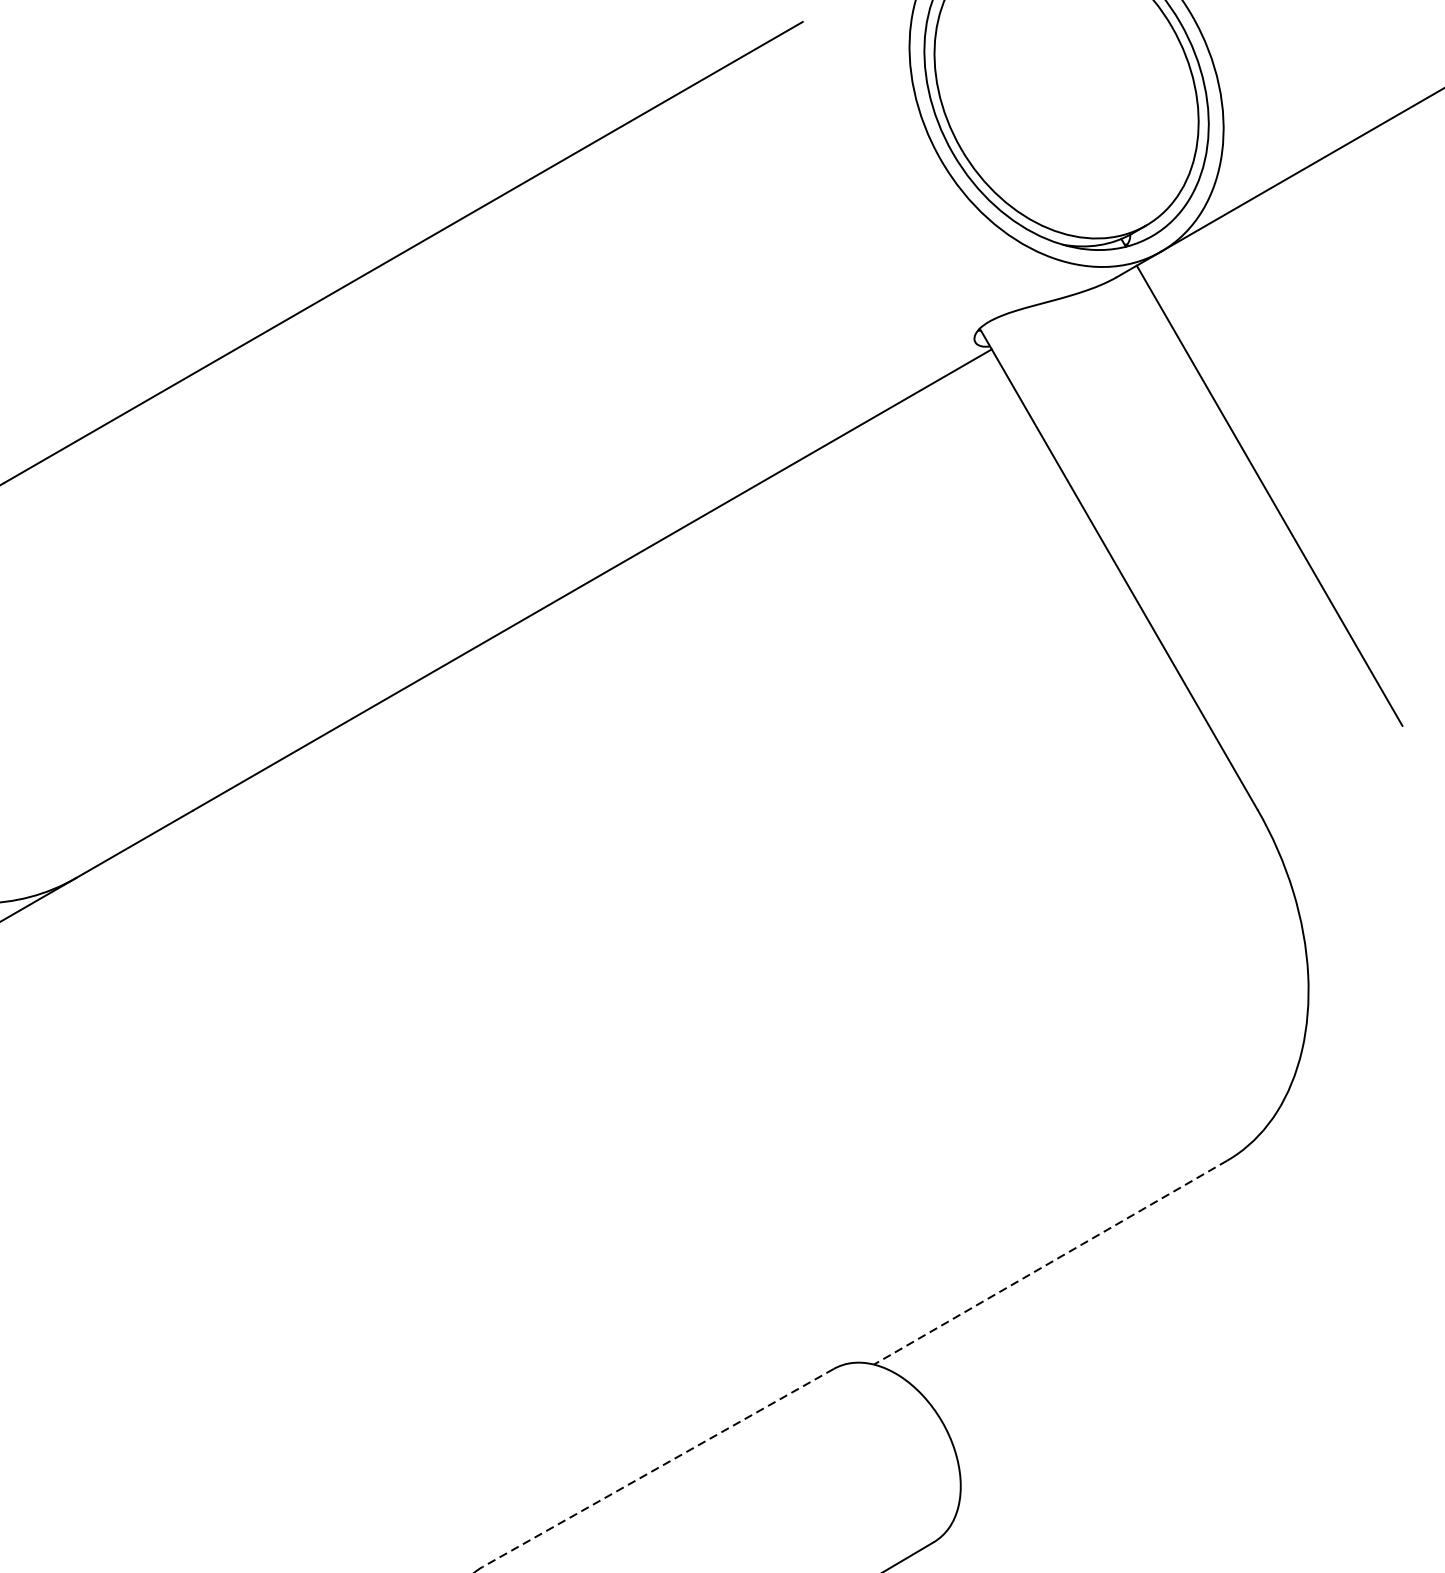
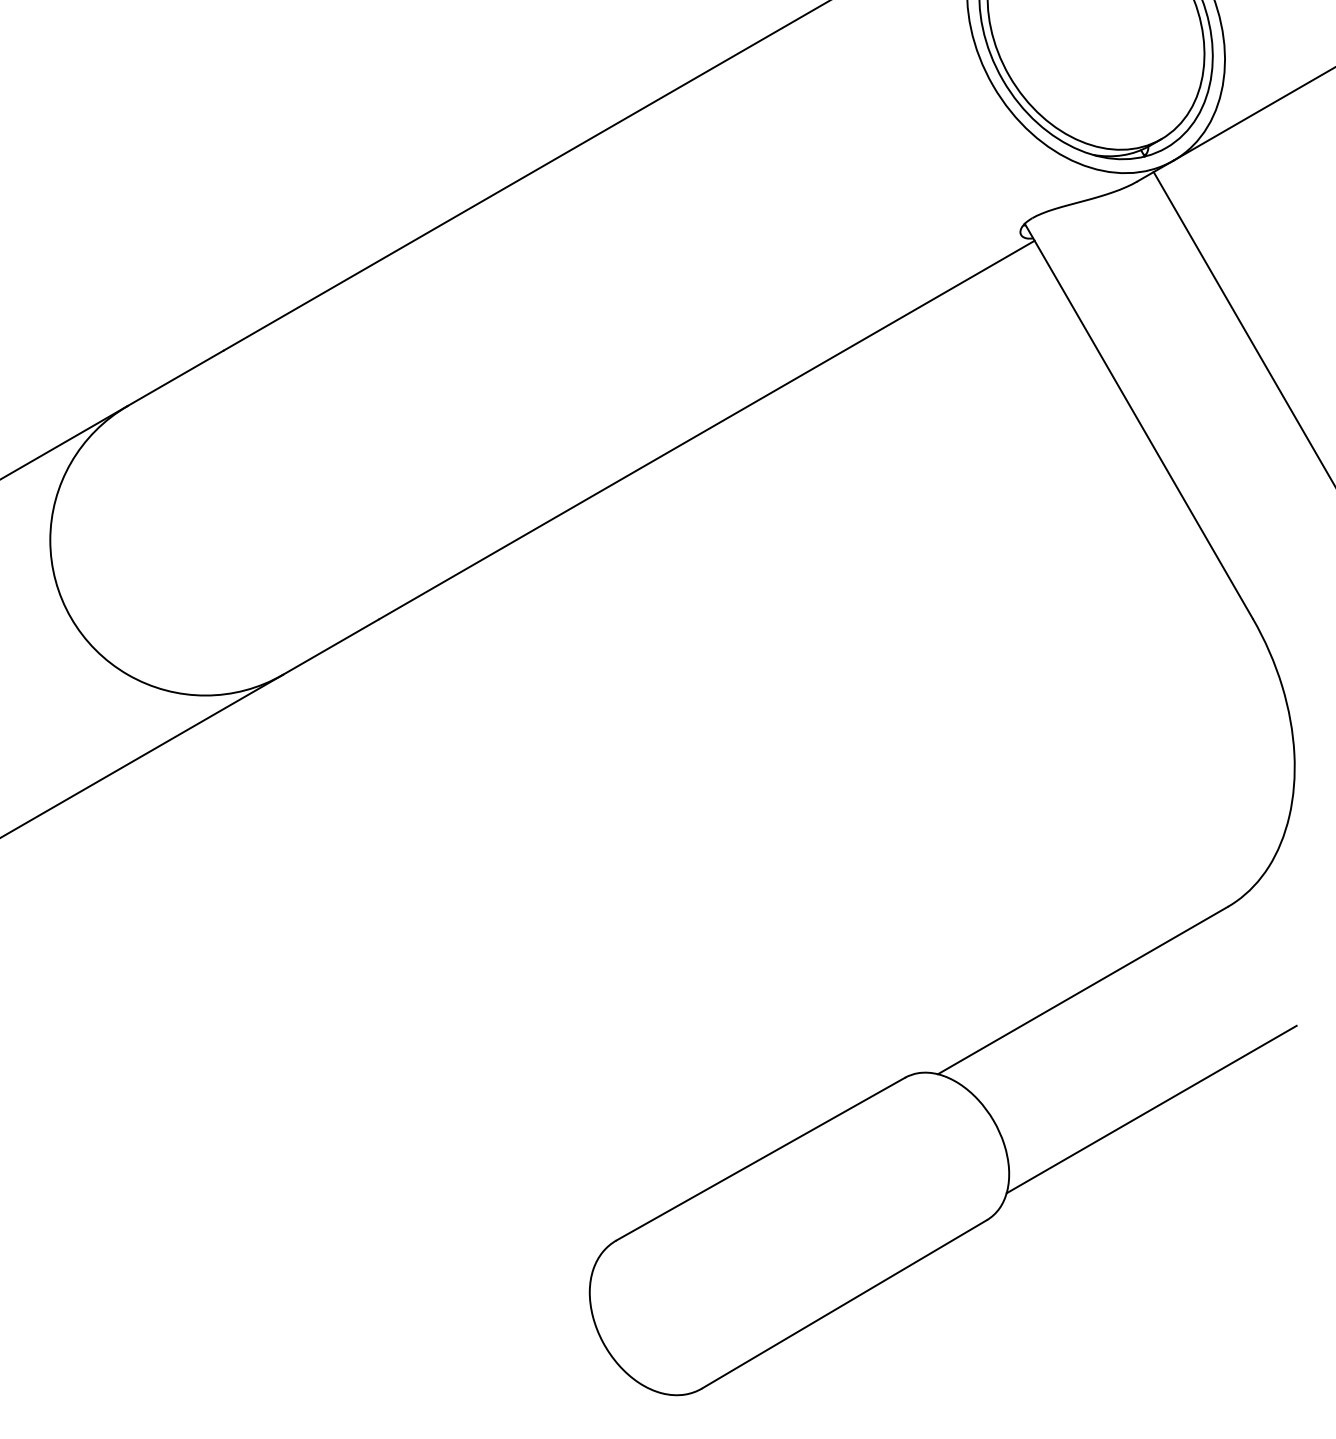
line: (1050, 1262) -> (1082, 990), dashed -> solid
line: (1134, 1407) -> (1151, 1109), added
line: (657, 1468) -> (760, 1159), dashed -> solid

